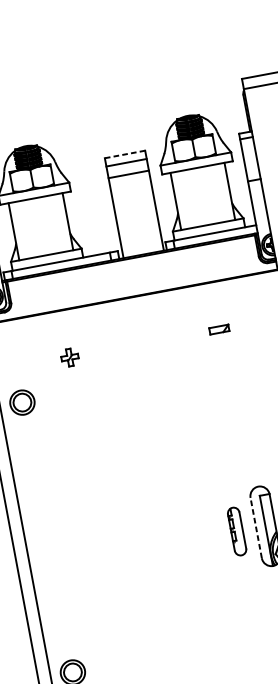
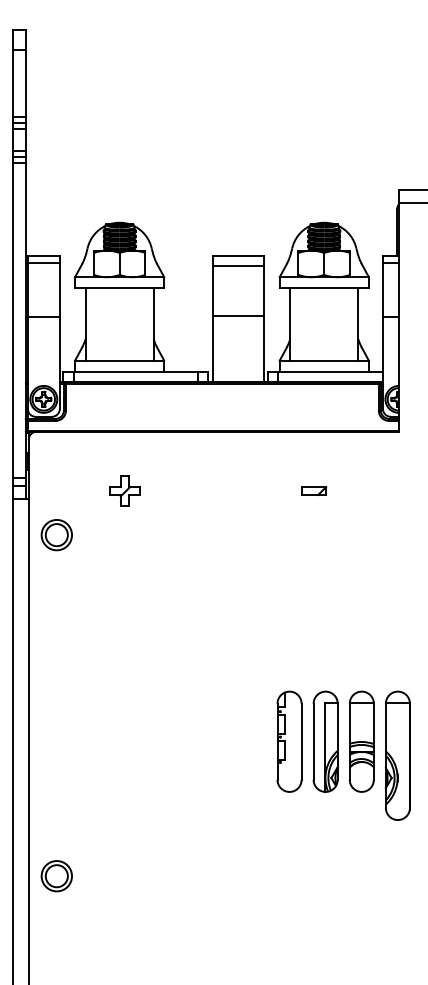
line: (125, 154) -> (239, 255), dashed -> solid
line: (128, 174) -> (238, 315), moved
part: (69, 357) -> (124, 490), size x1.43
line: (256, 527) -> (313, 741), dashed -> solid
part: (237, 531) -> (289, 741), size x1.67

